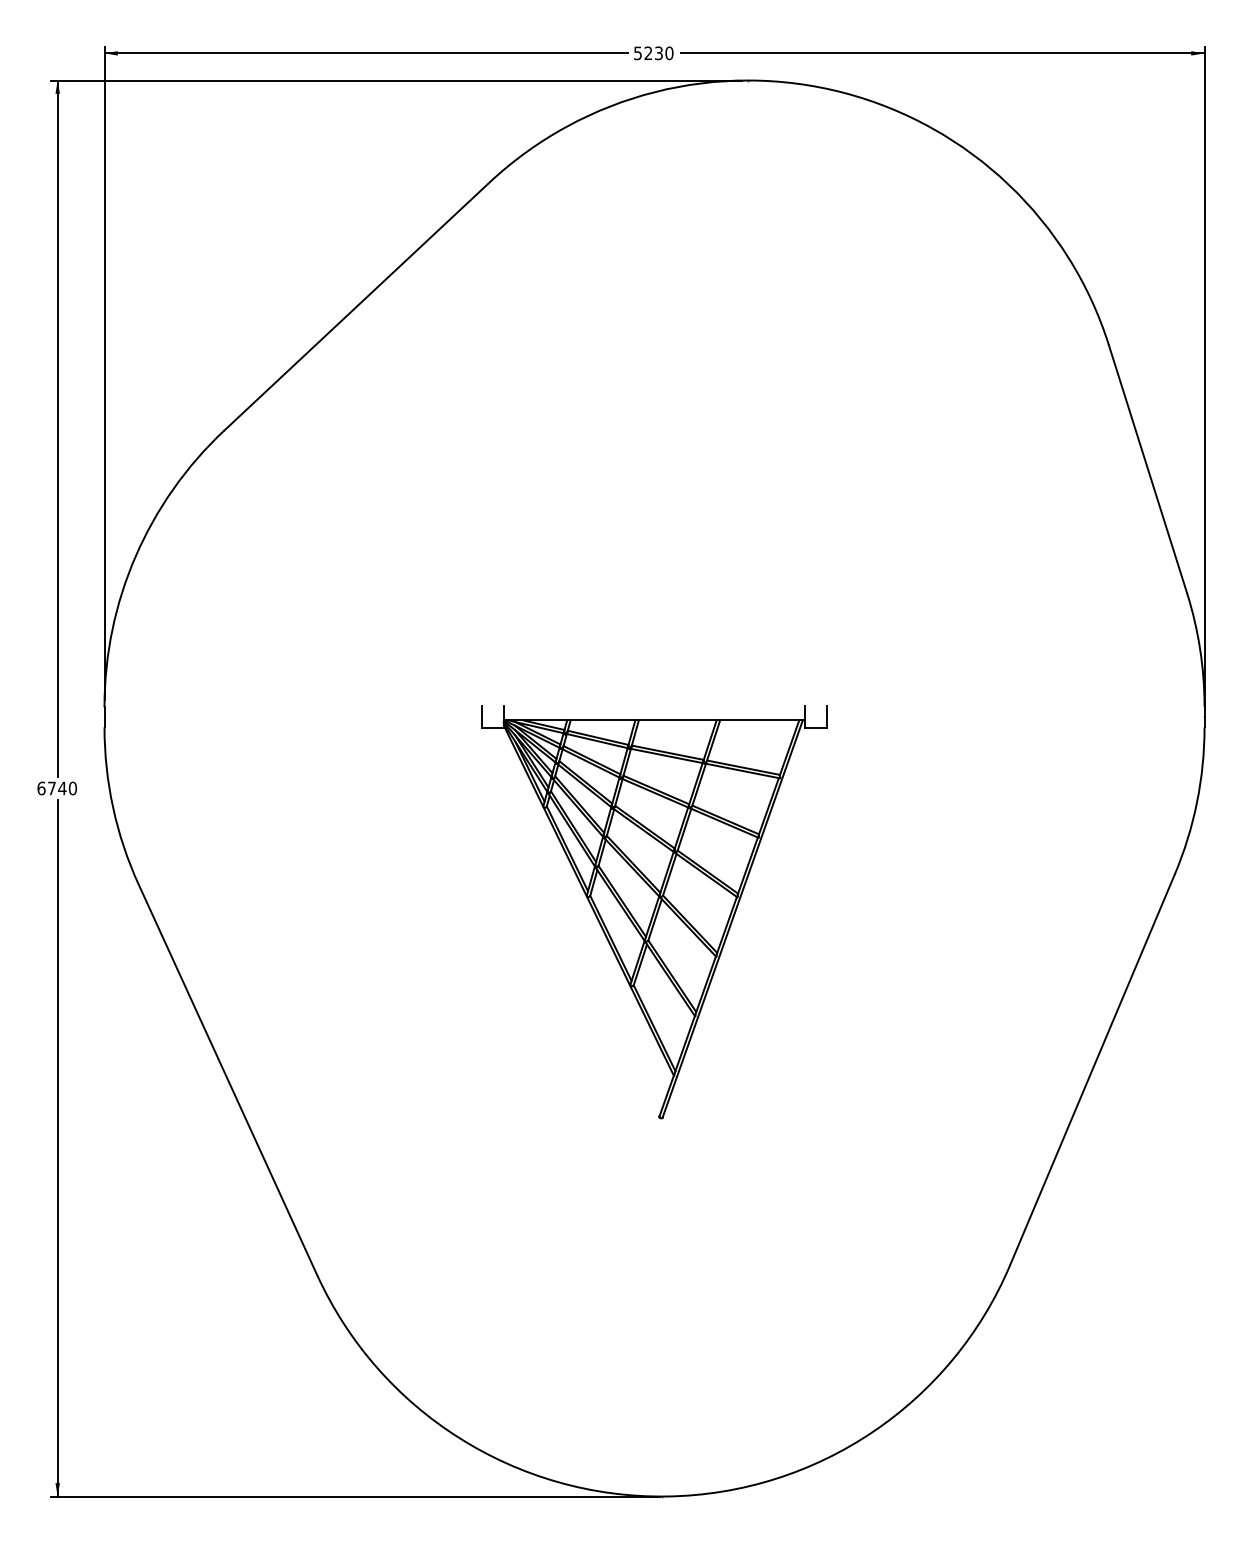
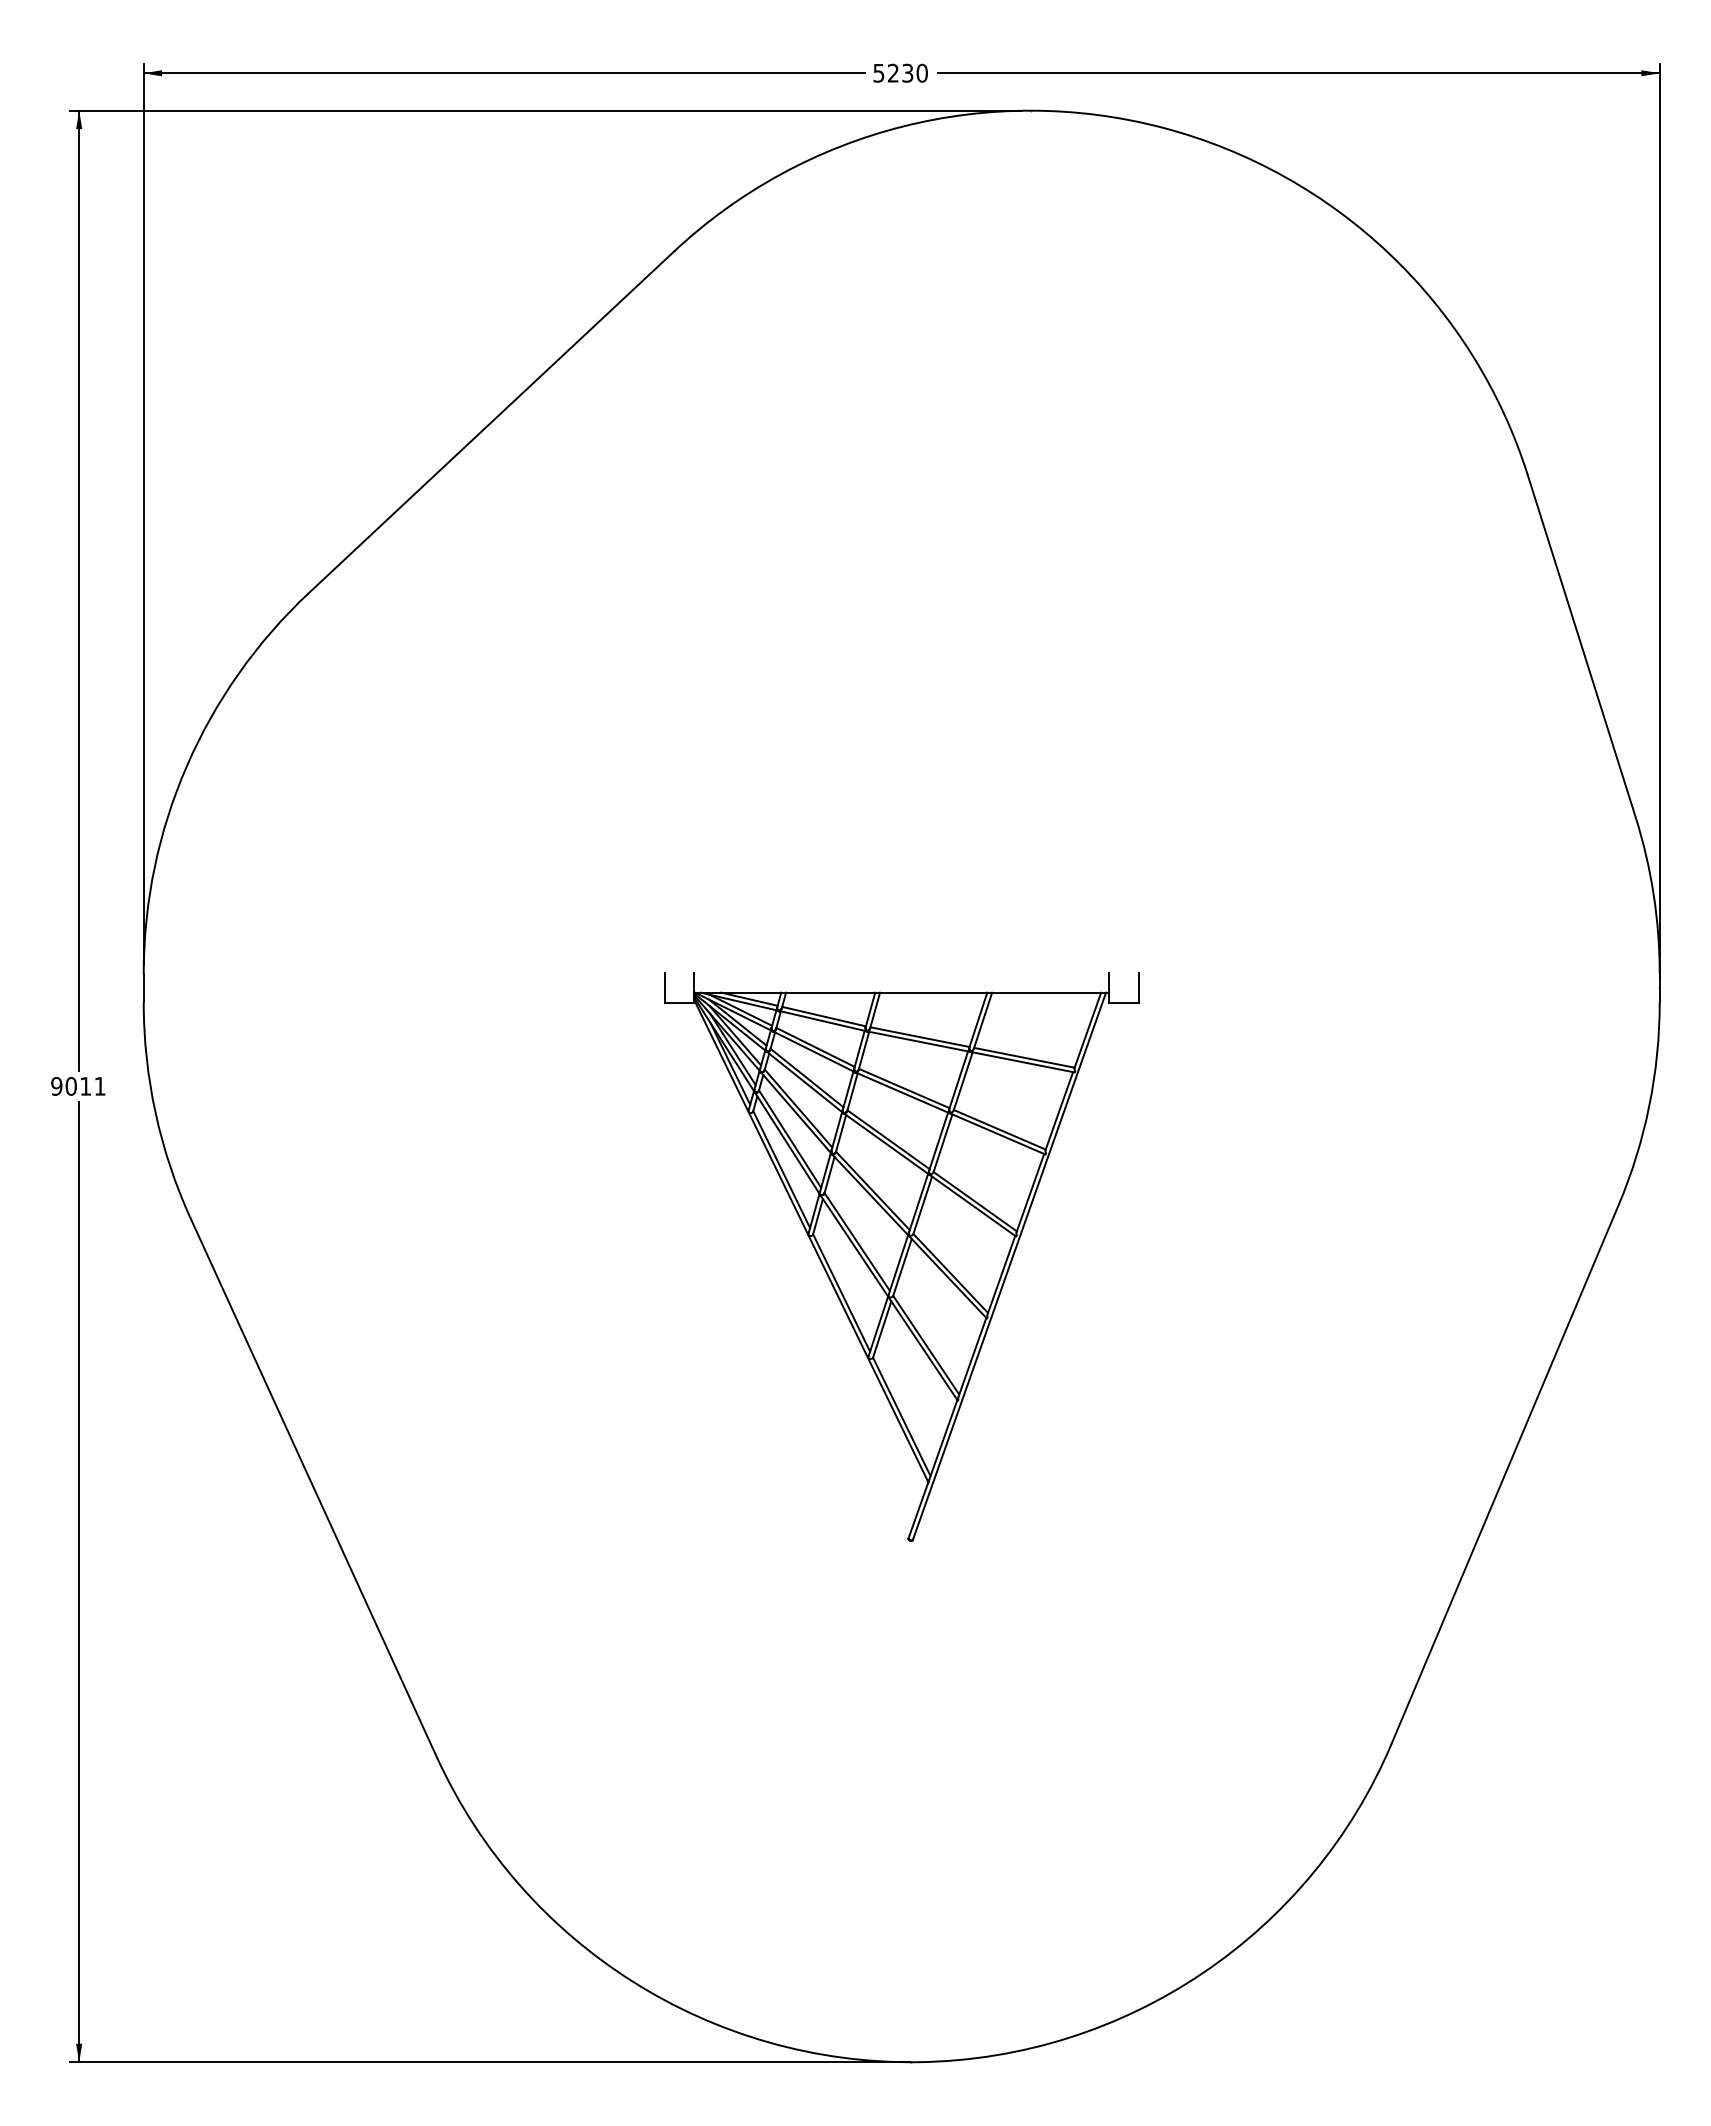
text: (57, 788) -> (78, 1086), 6740 -> 9011

